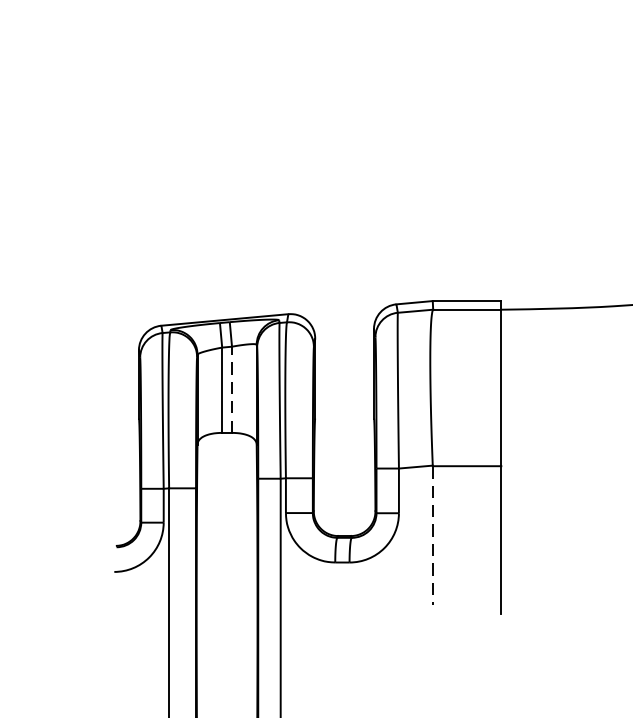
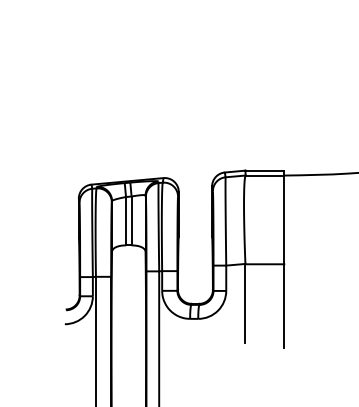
line: (231, 388) -> (131, 220), dashed -> solid
line: (432, 537) -> (245, 304), dashed -> solid

